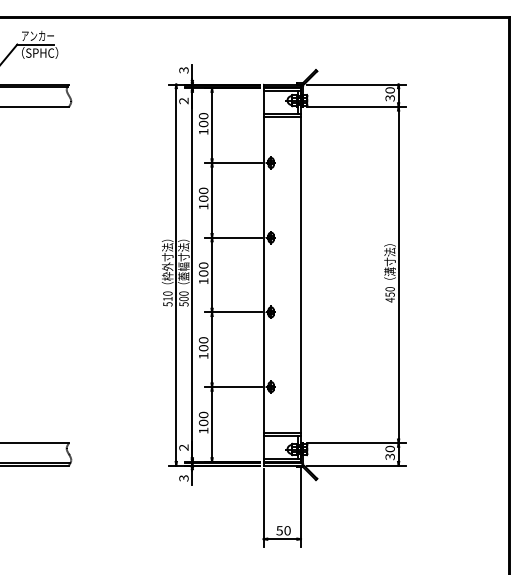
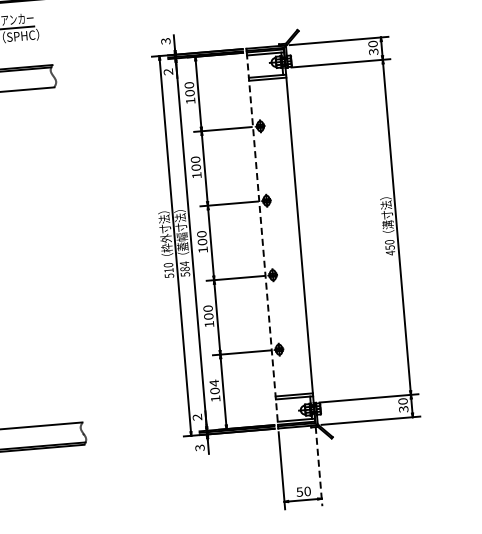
line: (263, 275) -> (262, 239), solid -> dashed
text: (183, 296) -> (184, 266), 500 -> 584
text: (203, 414) -> (214, 382), 100 -> 104
line: (301, 506) -> (319, 466), solid -> dashed

